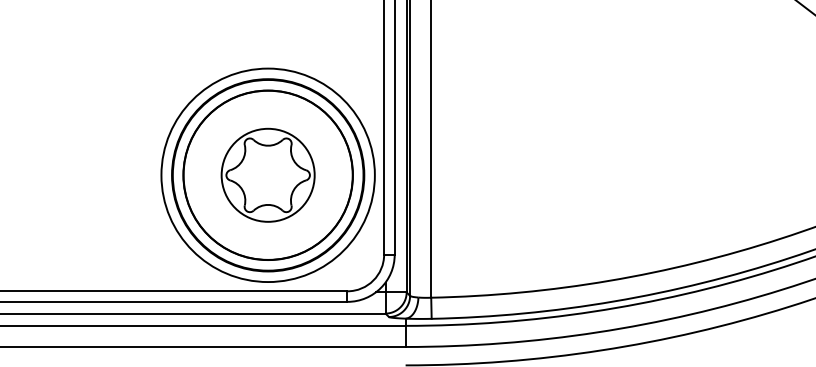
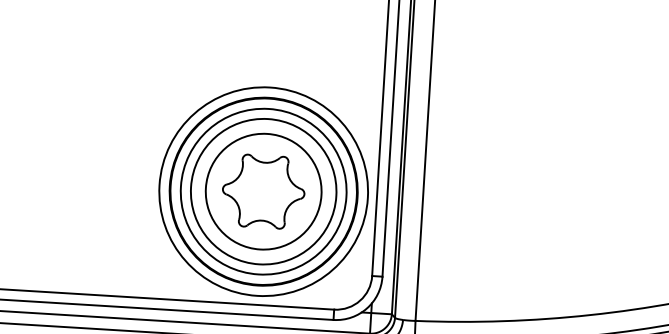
circle: (267, 174) -> (263, 190), size x0.7
circle: (267, 174) -> (263, 190), size x1.6

